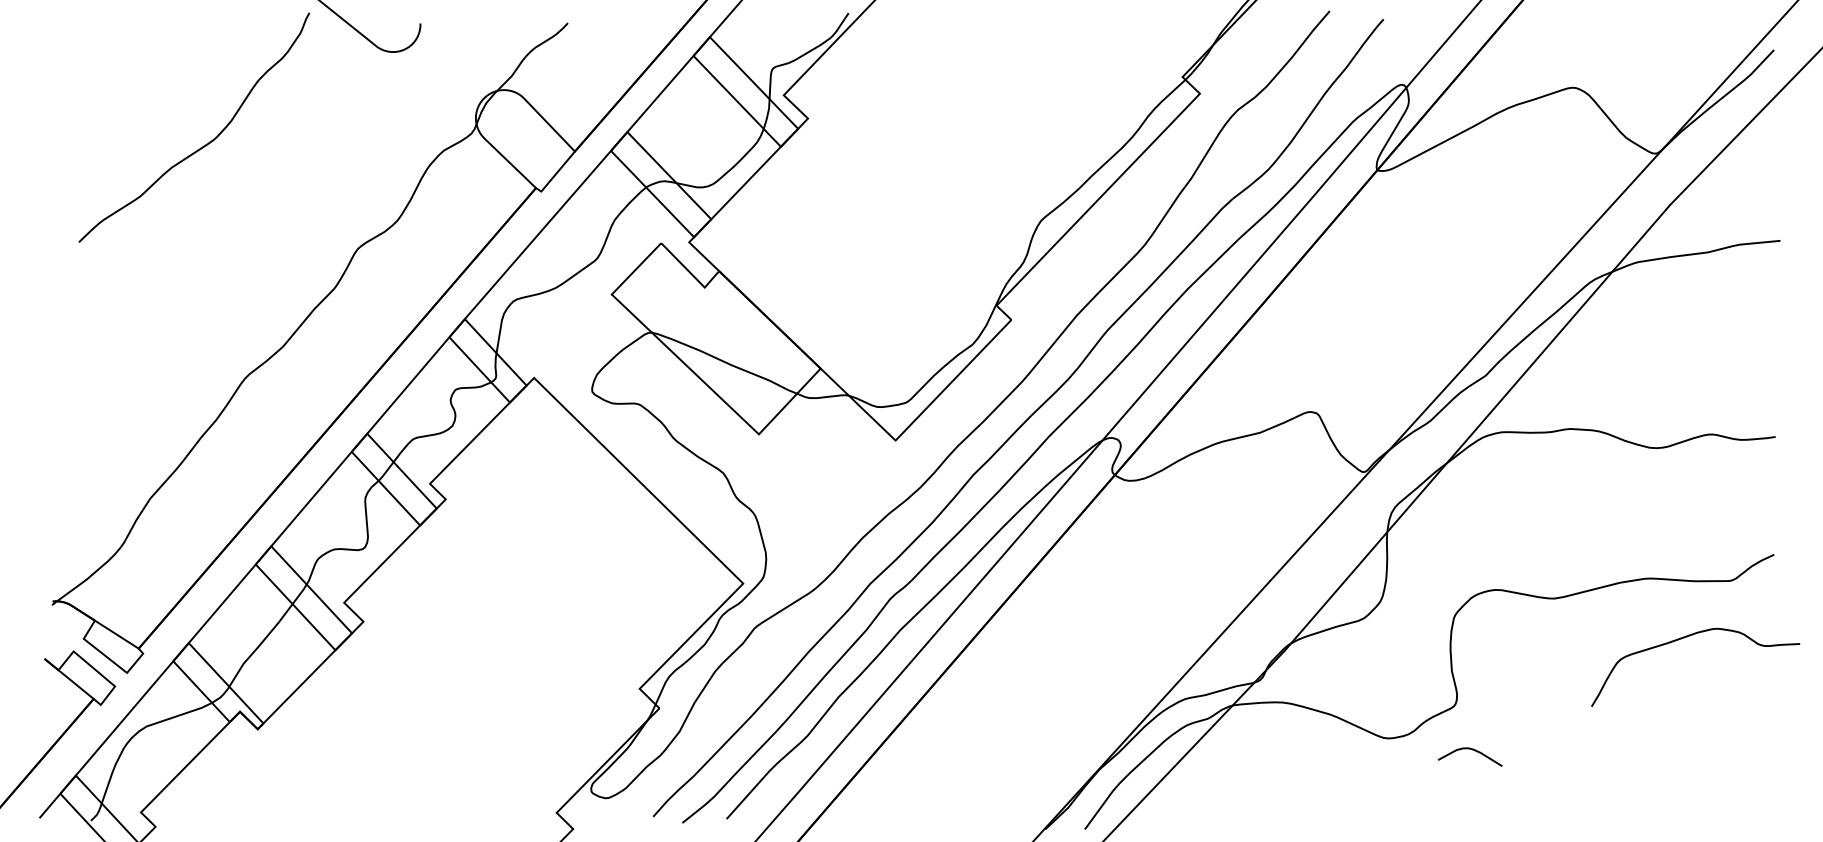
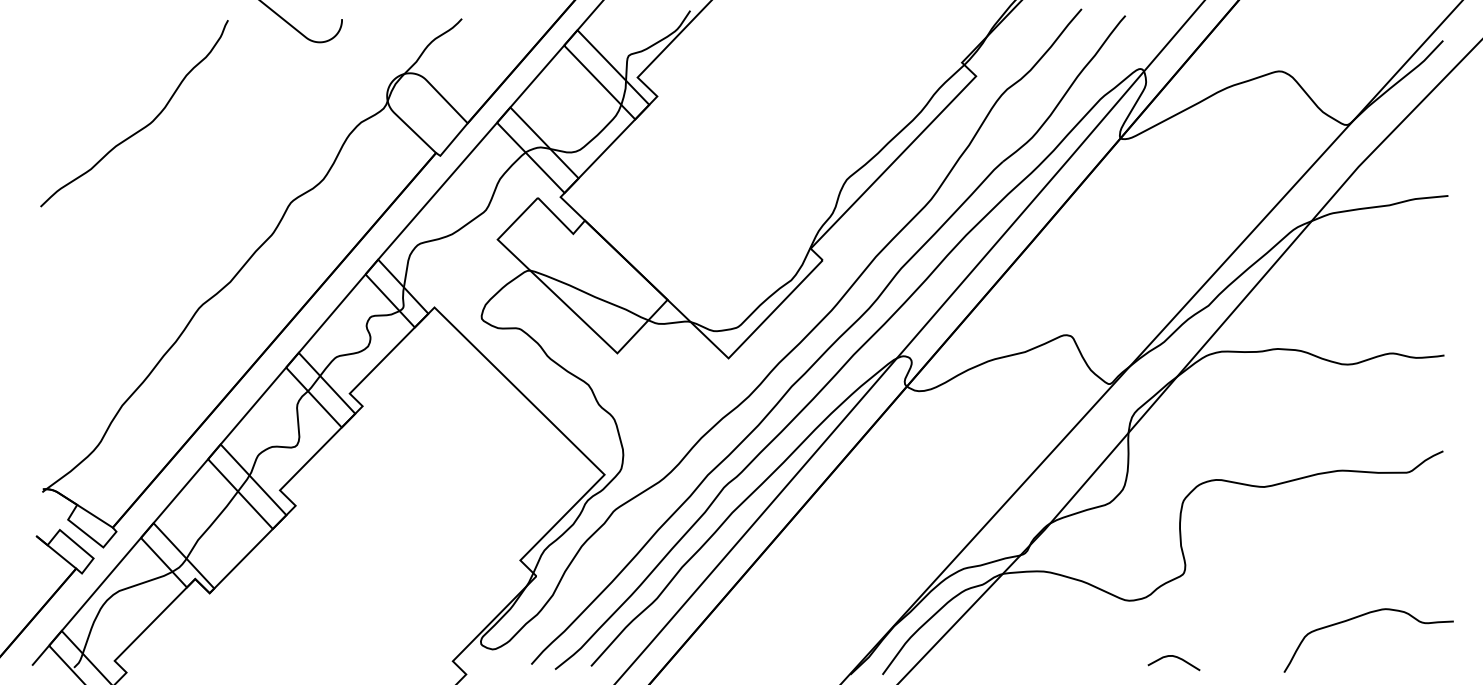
curve: (206, 143) -> (144, 126), moved
curve: (1687, 637) -> (1362, 616), moved
curve: (1472, 750) -> (1175, 657), moved

